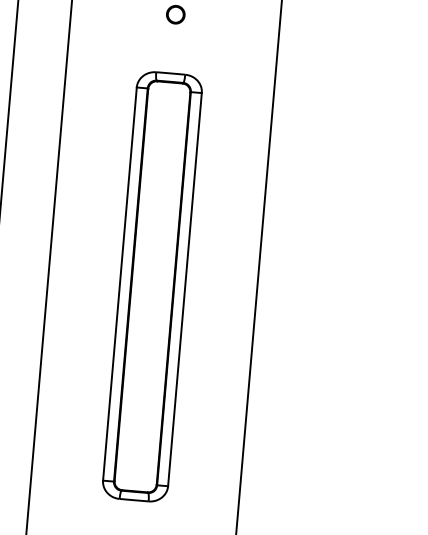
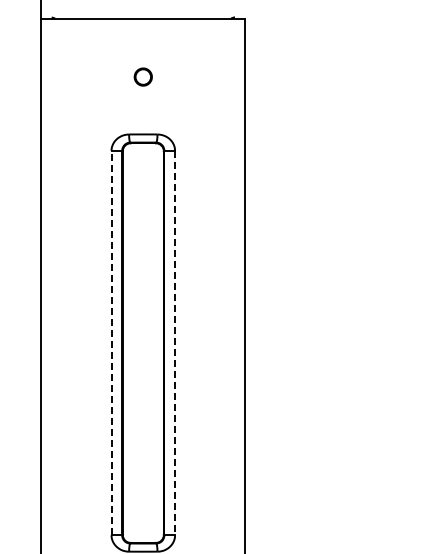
line: (119, 283) -> (111, 342), solid -> dashed
line: (185, 290) -> (175, 343), solid -> dashed

